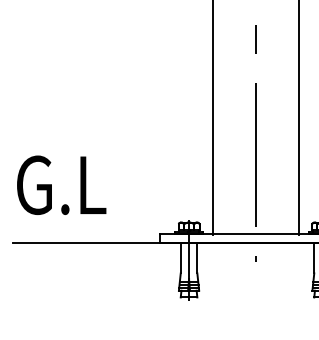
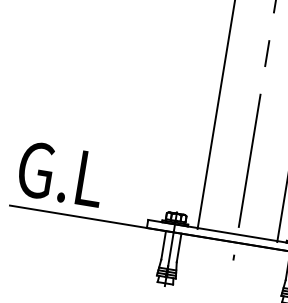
text: (61, 184) -> (61, 173), moved

